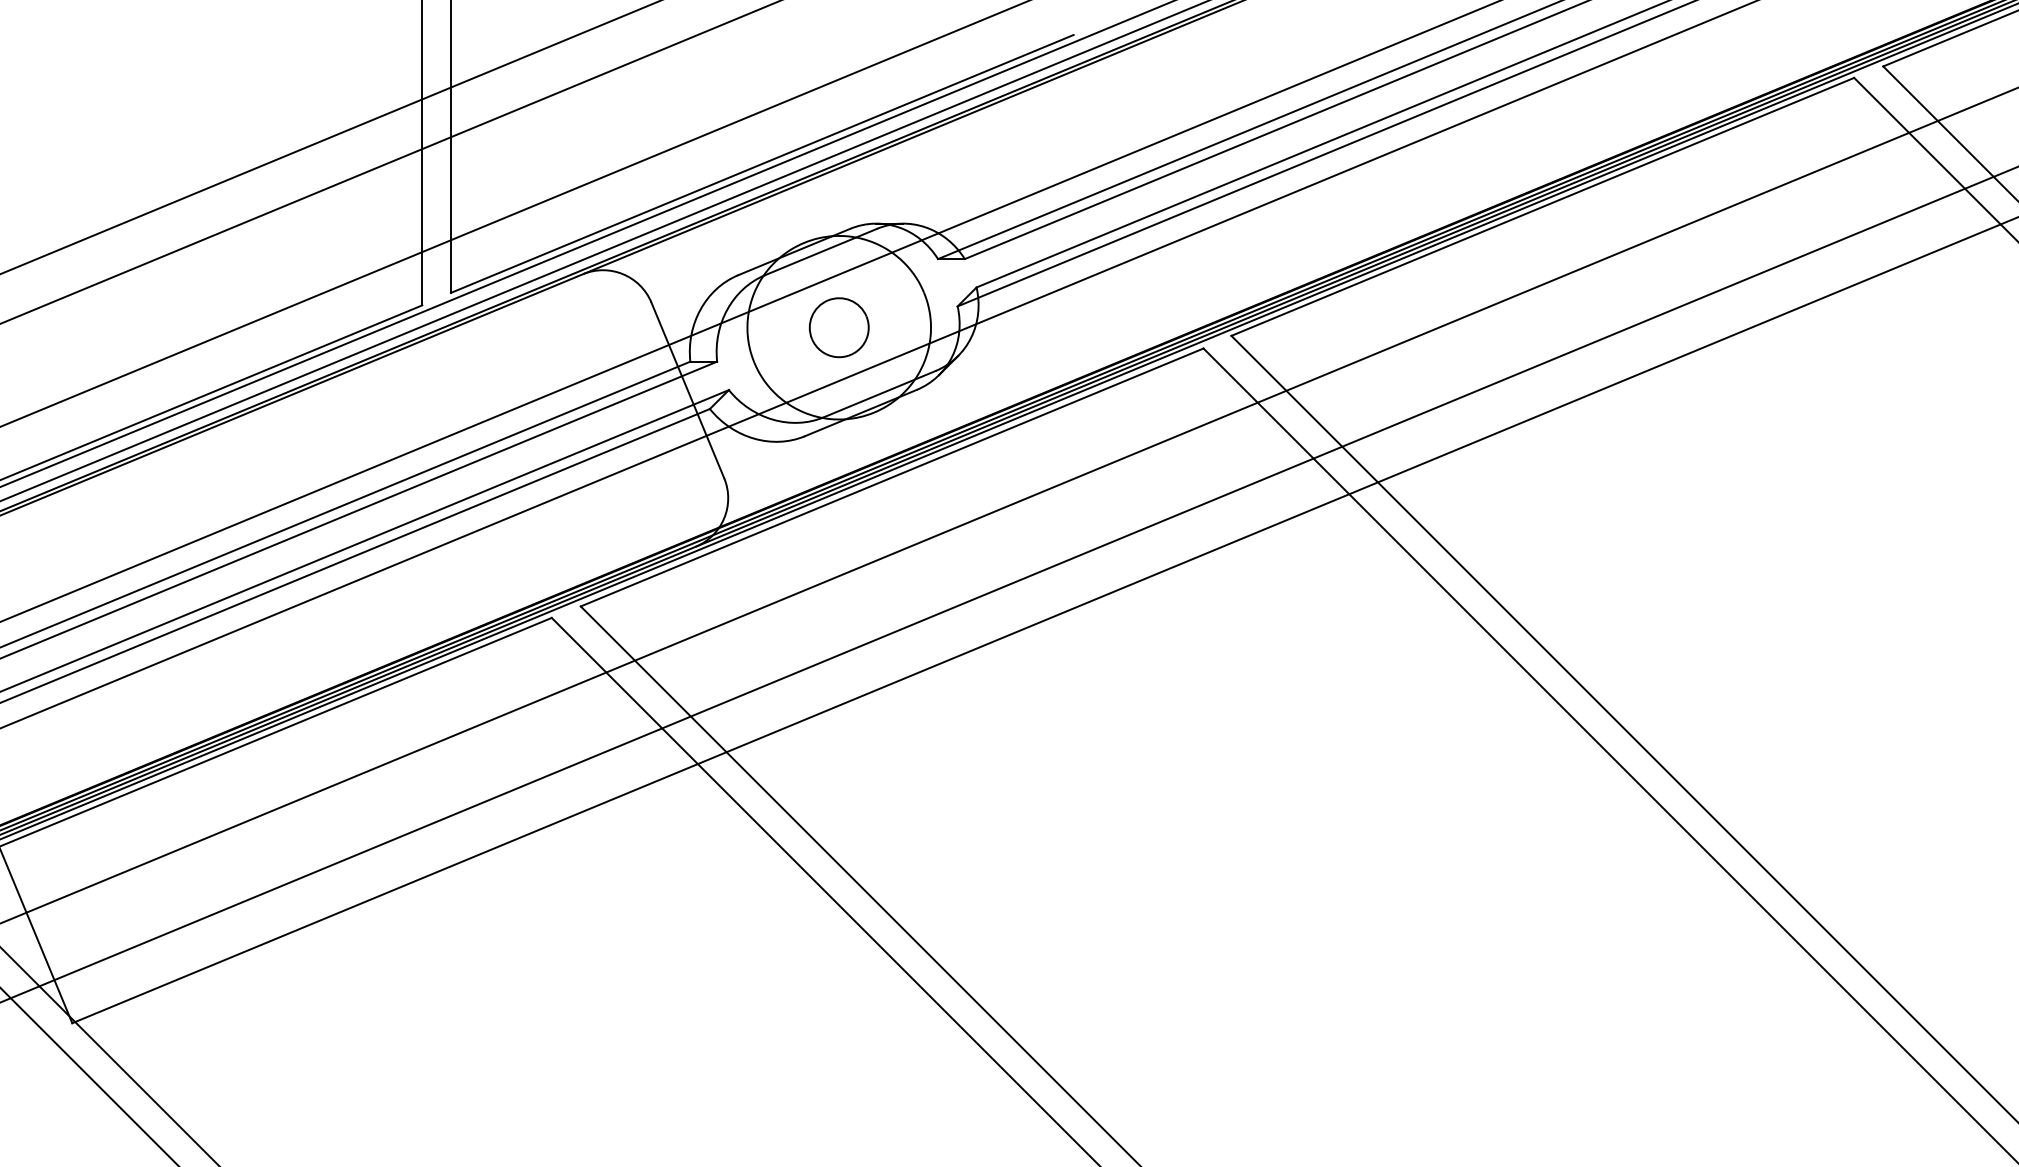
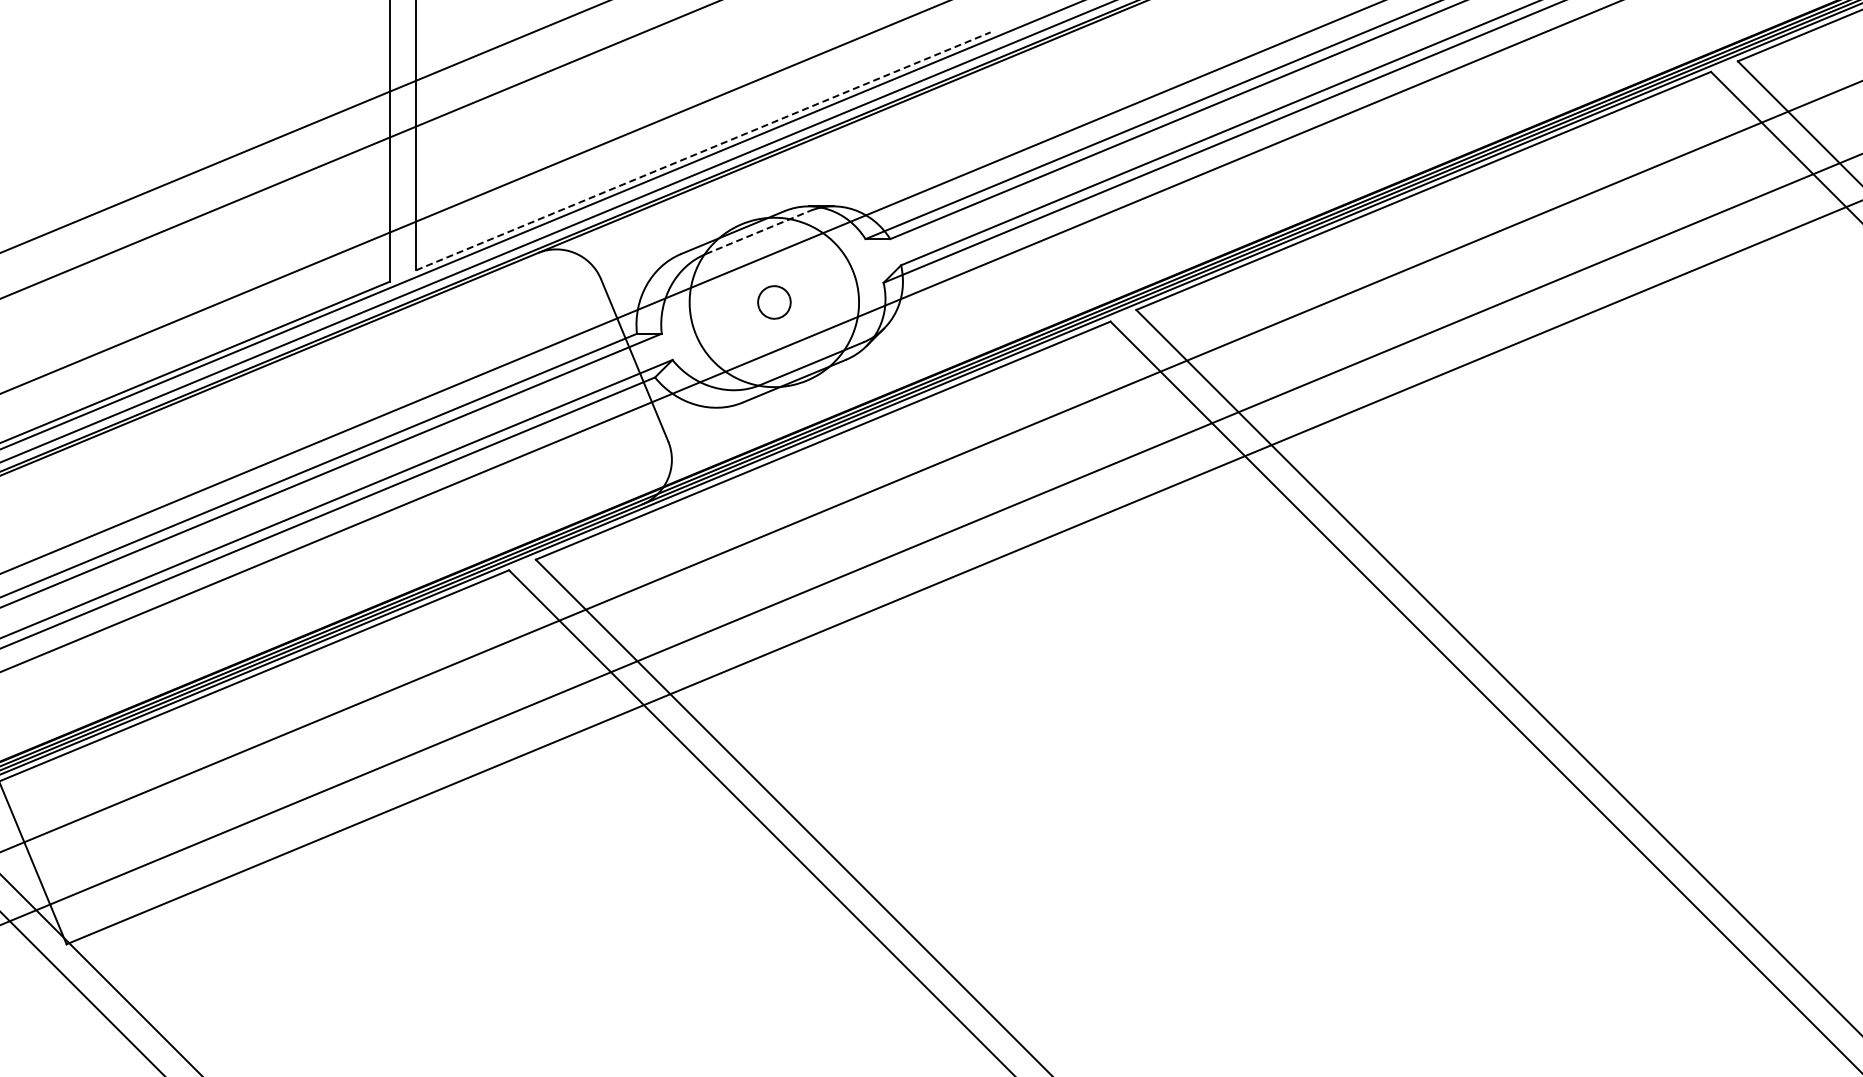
line: (762, 164) -> (703, 151), solid -> dashed
line: (820, 251) -> (757, 232), solid -> dashed
part: (839, 327) -> (774, 302), size x0.6

